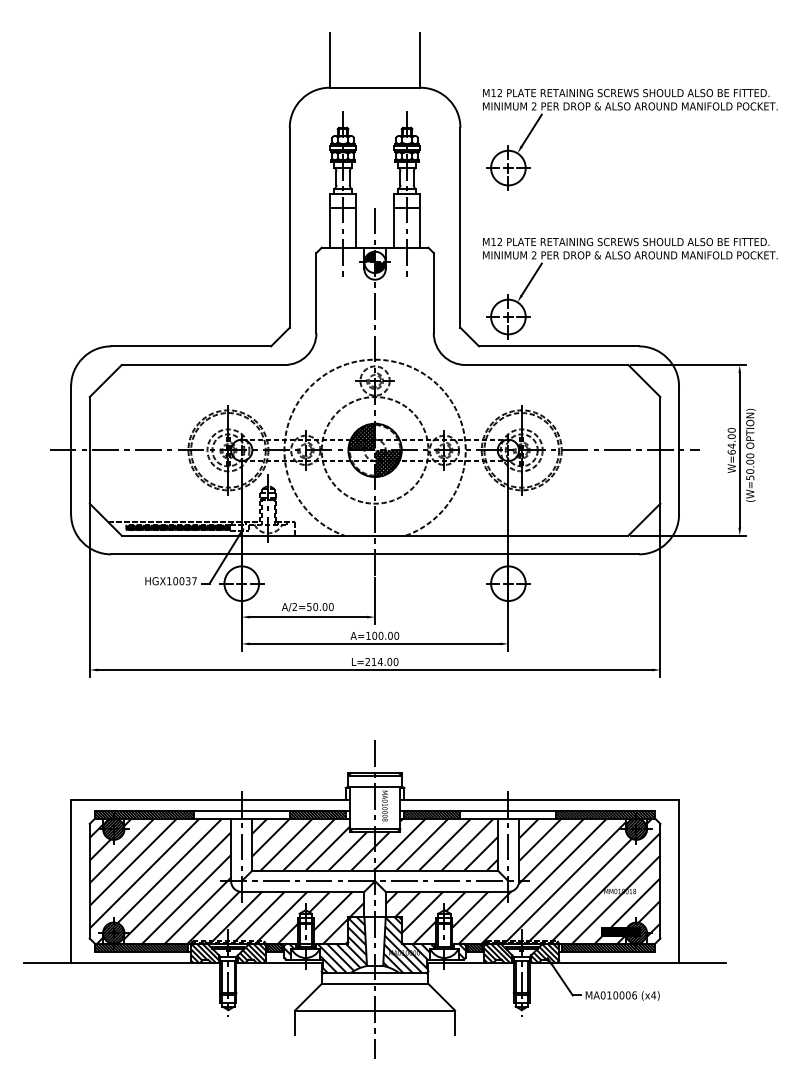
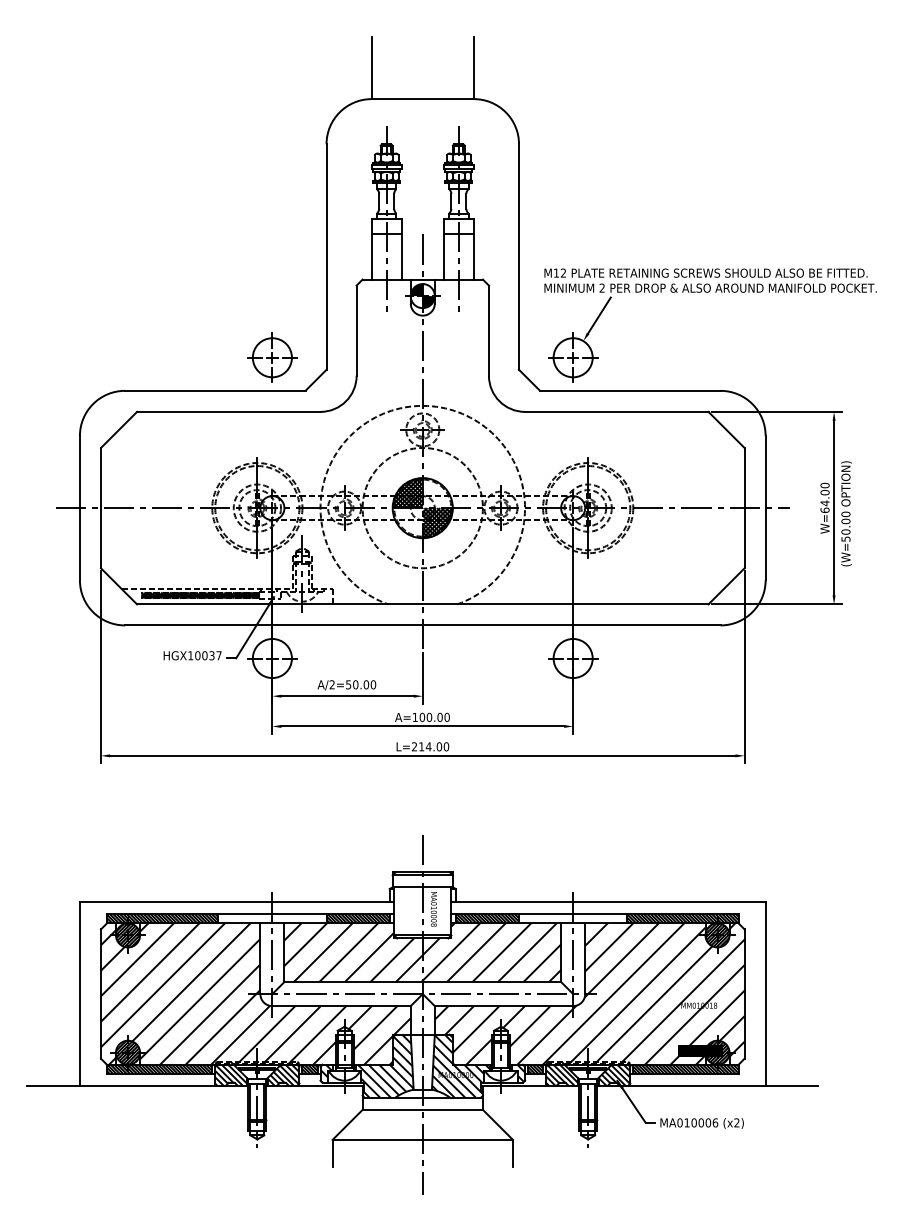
part: (629, 110) -> (709, 124), removed
part: (241, 316) -> (272, 357), added
text: (653, 995) -> (736, 1122), (x4) -> (x2)

